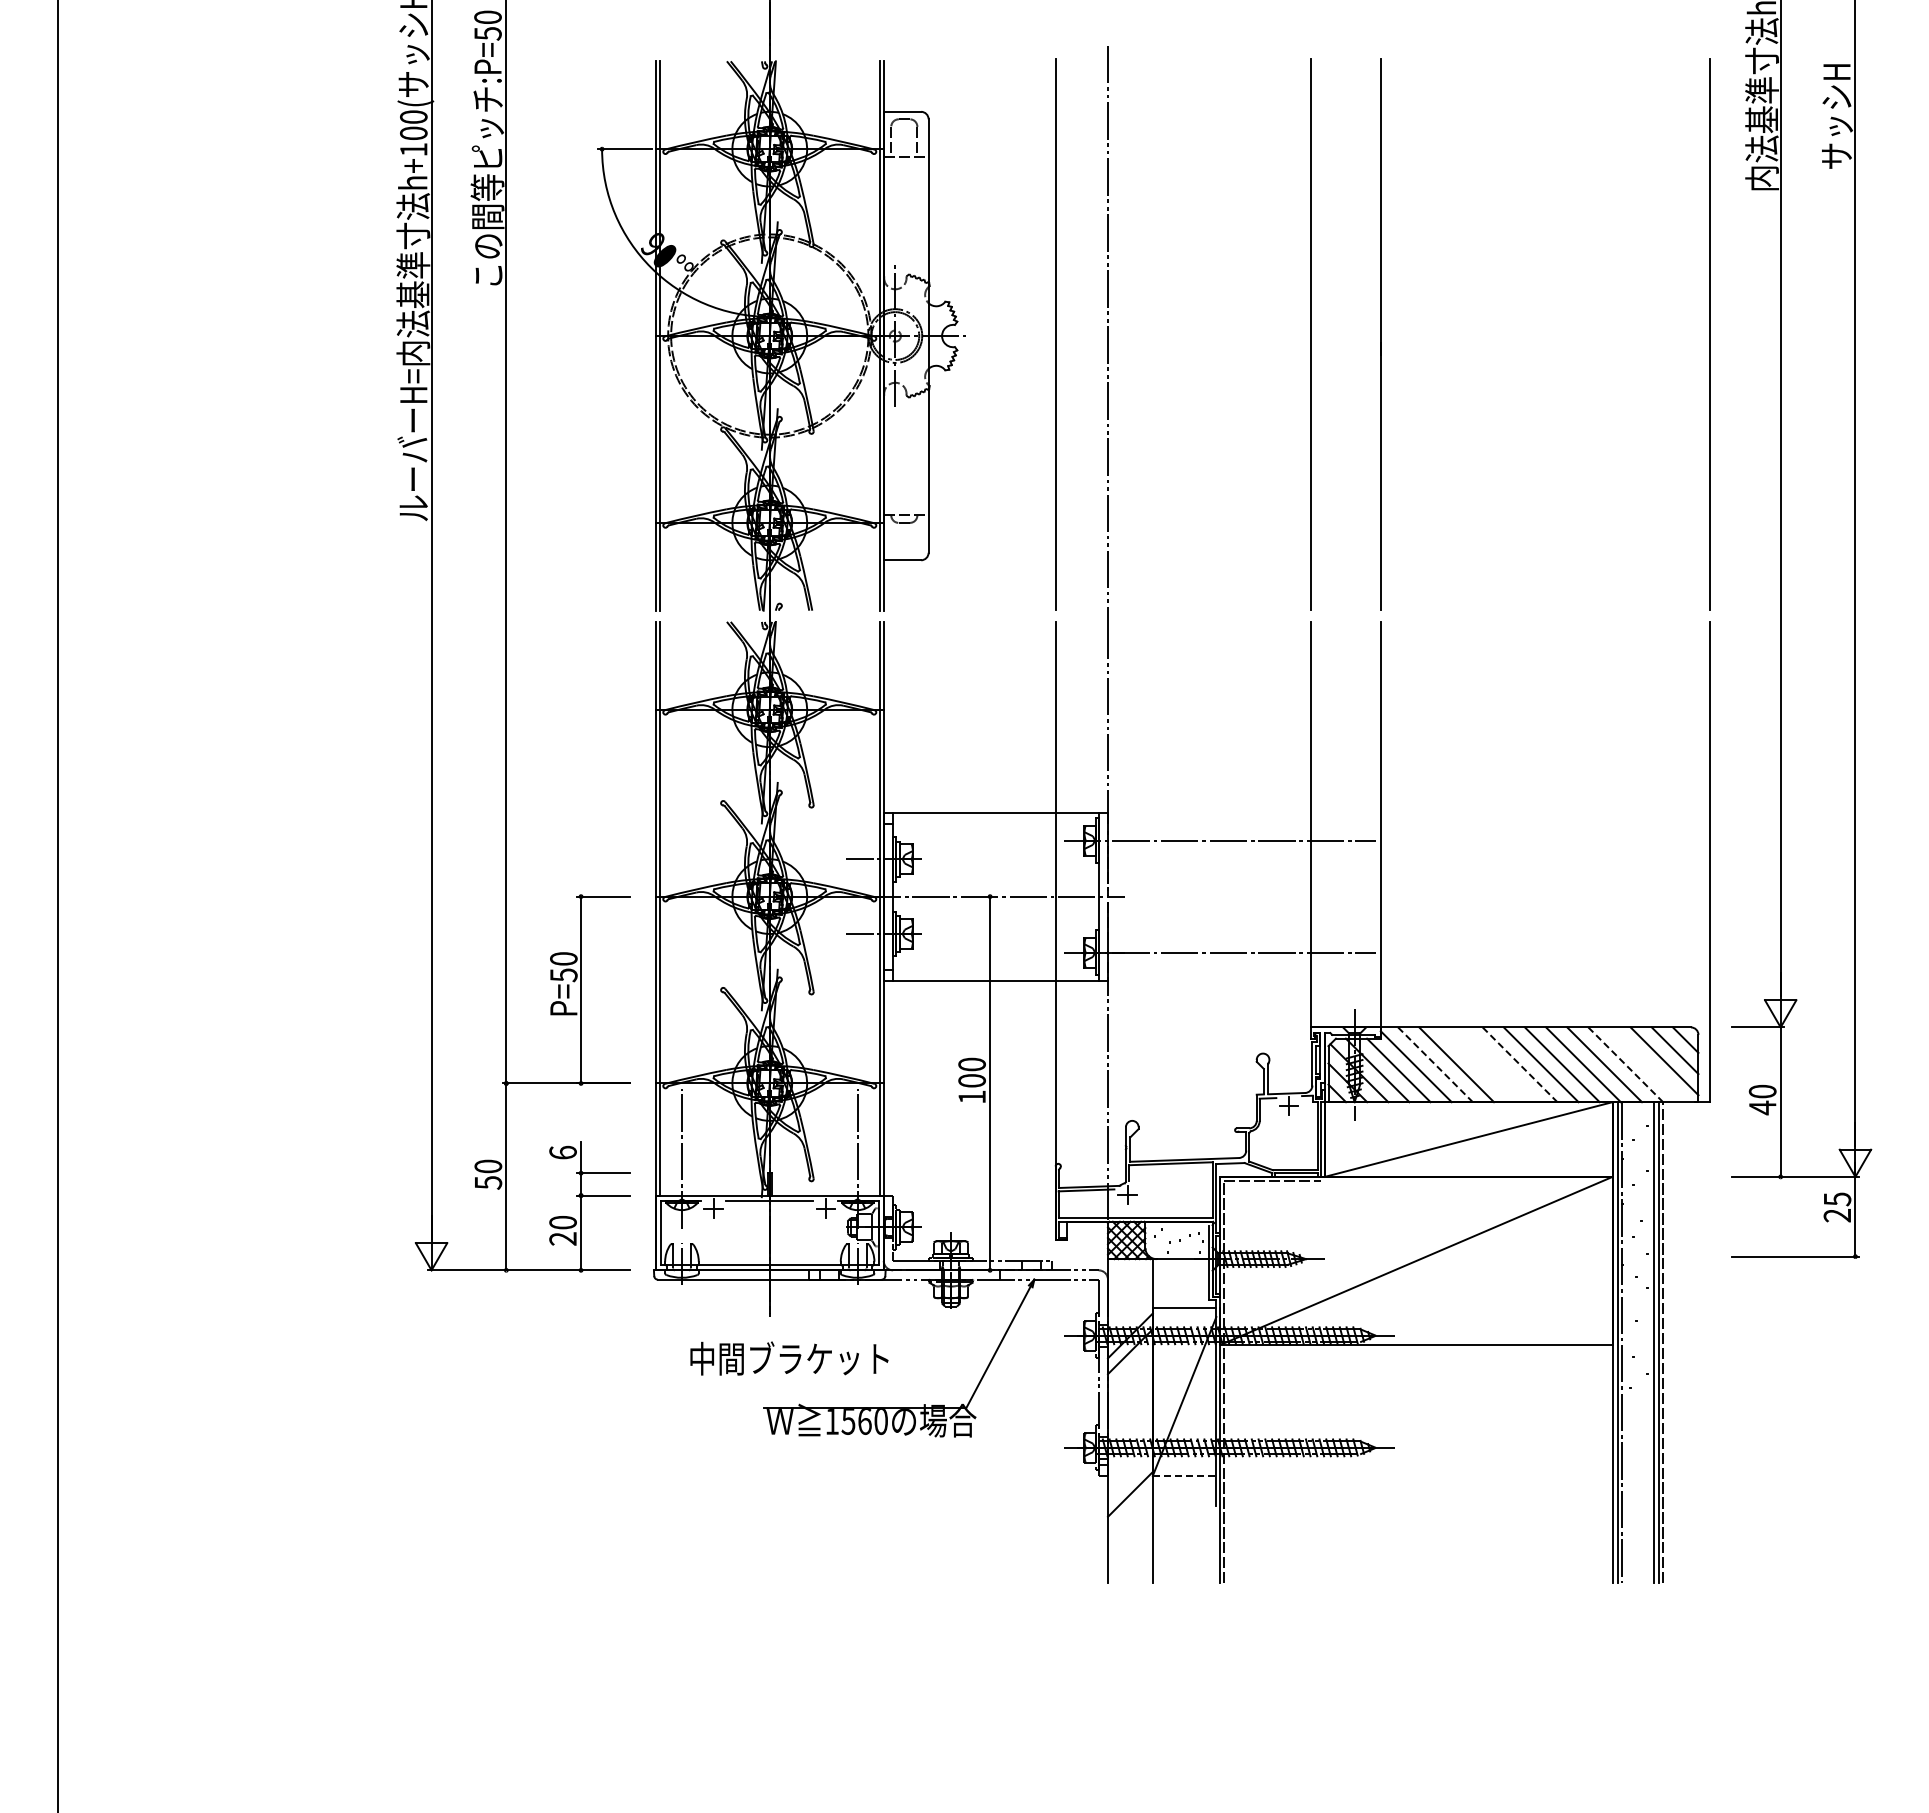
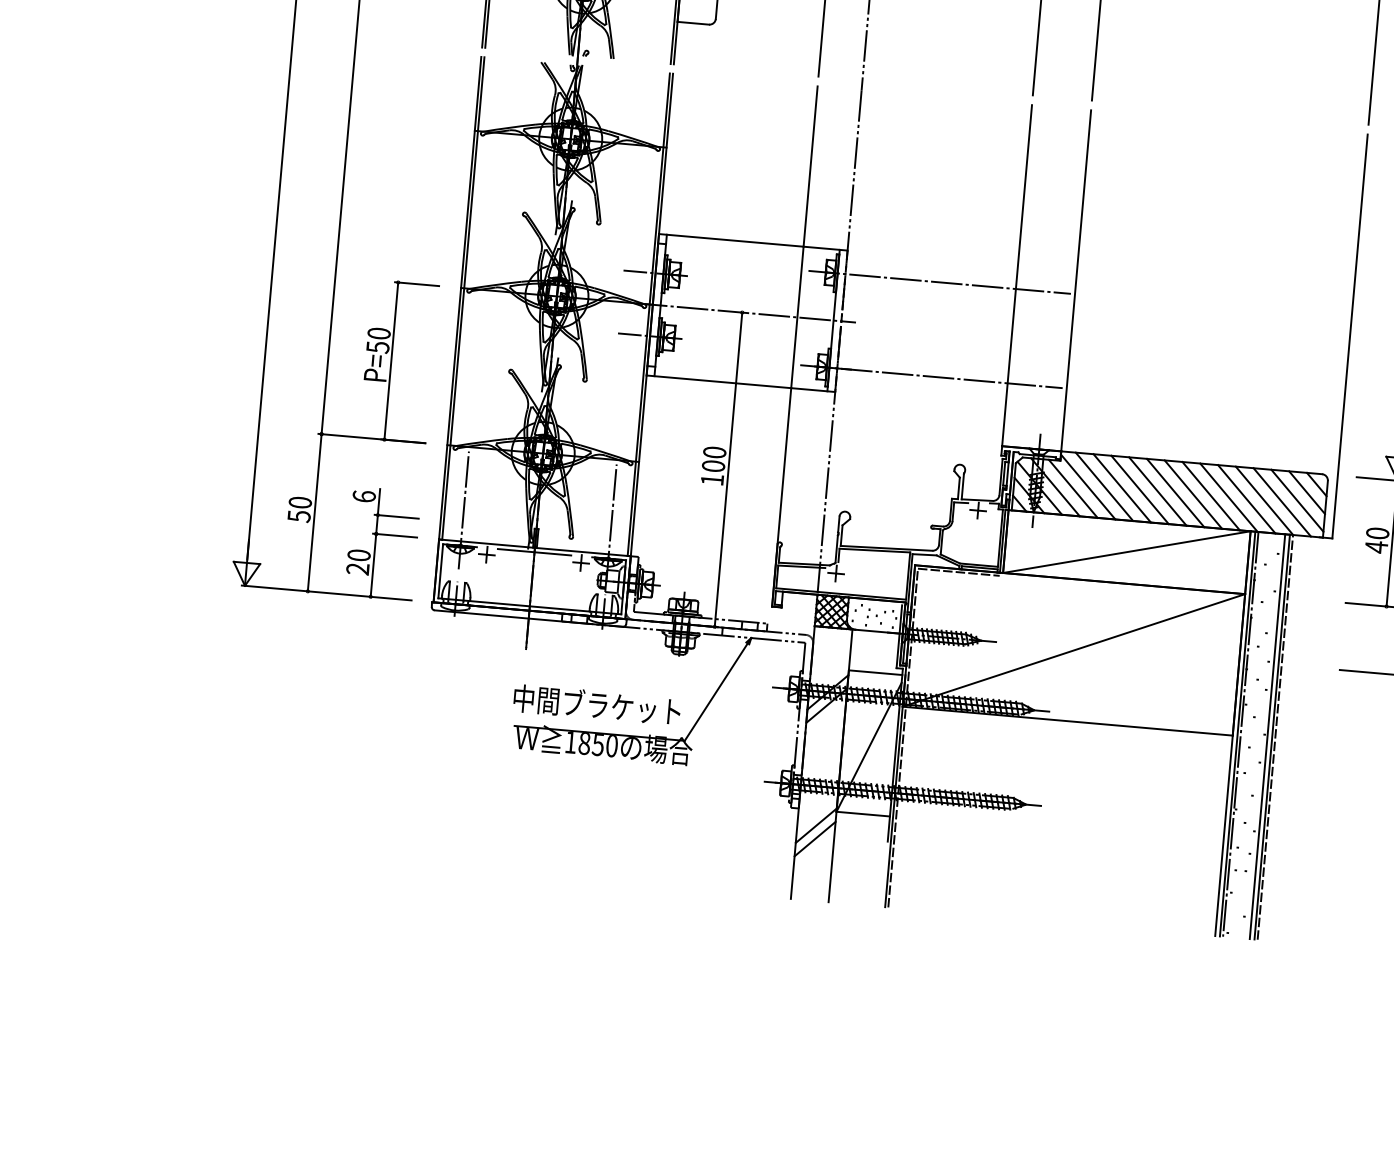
line: (1435, 1064) -> (1104, 486), dashed -> solid
line: (1477, 1064) -> (1139, 489), added
line: (1498, 1064) -> (1157, 491), added
line: (1520, 1064) -> (1176, 492), dashed -> solid
line: (1625, 1064) -> (1264, 500), dashed -> solid
line: (1646, 1064) -> (1281, 502), added
text: (789, 1358) -> (597, 704), moved
text: (856, 1421) -> (591, 744), 1560 -> 1850
line: (1184, 1475) -> (863, 813), dashed -> solid
line: (1130, 1509) -> (815, 838), added

